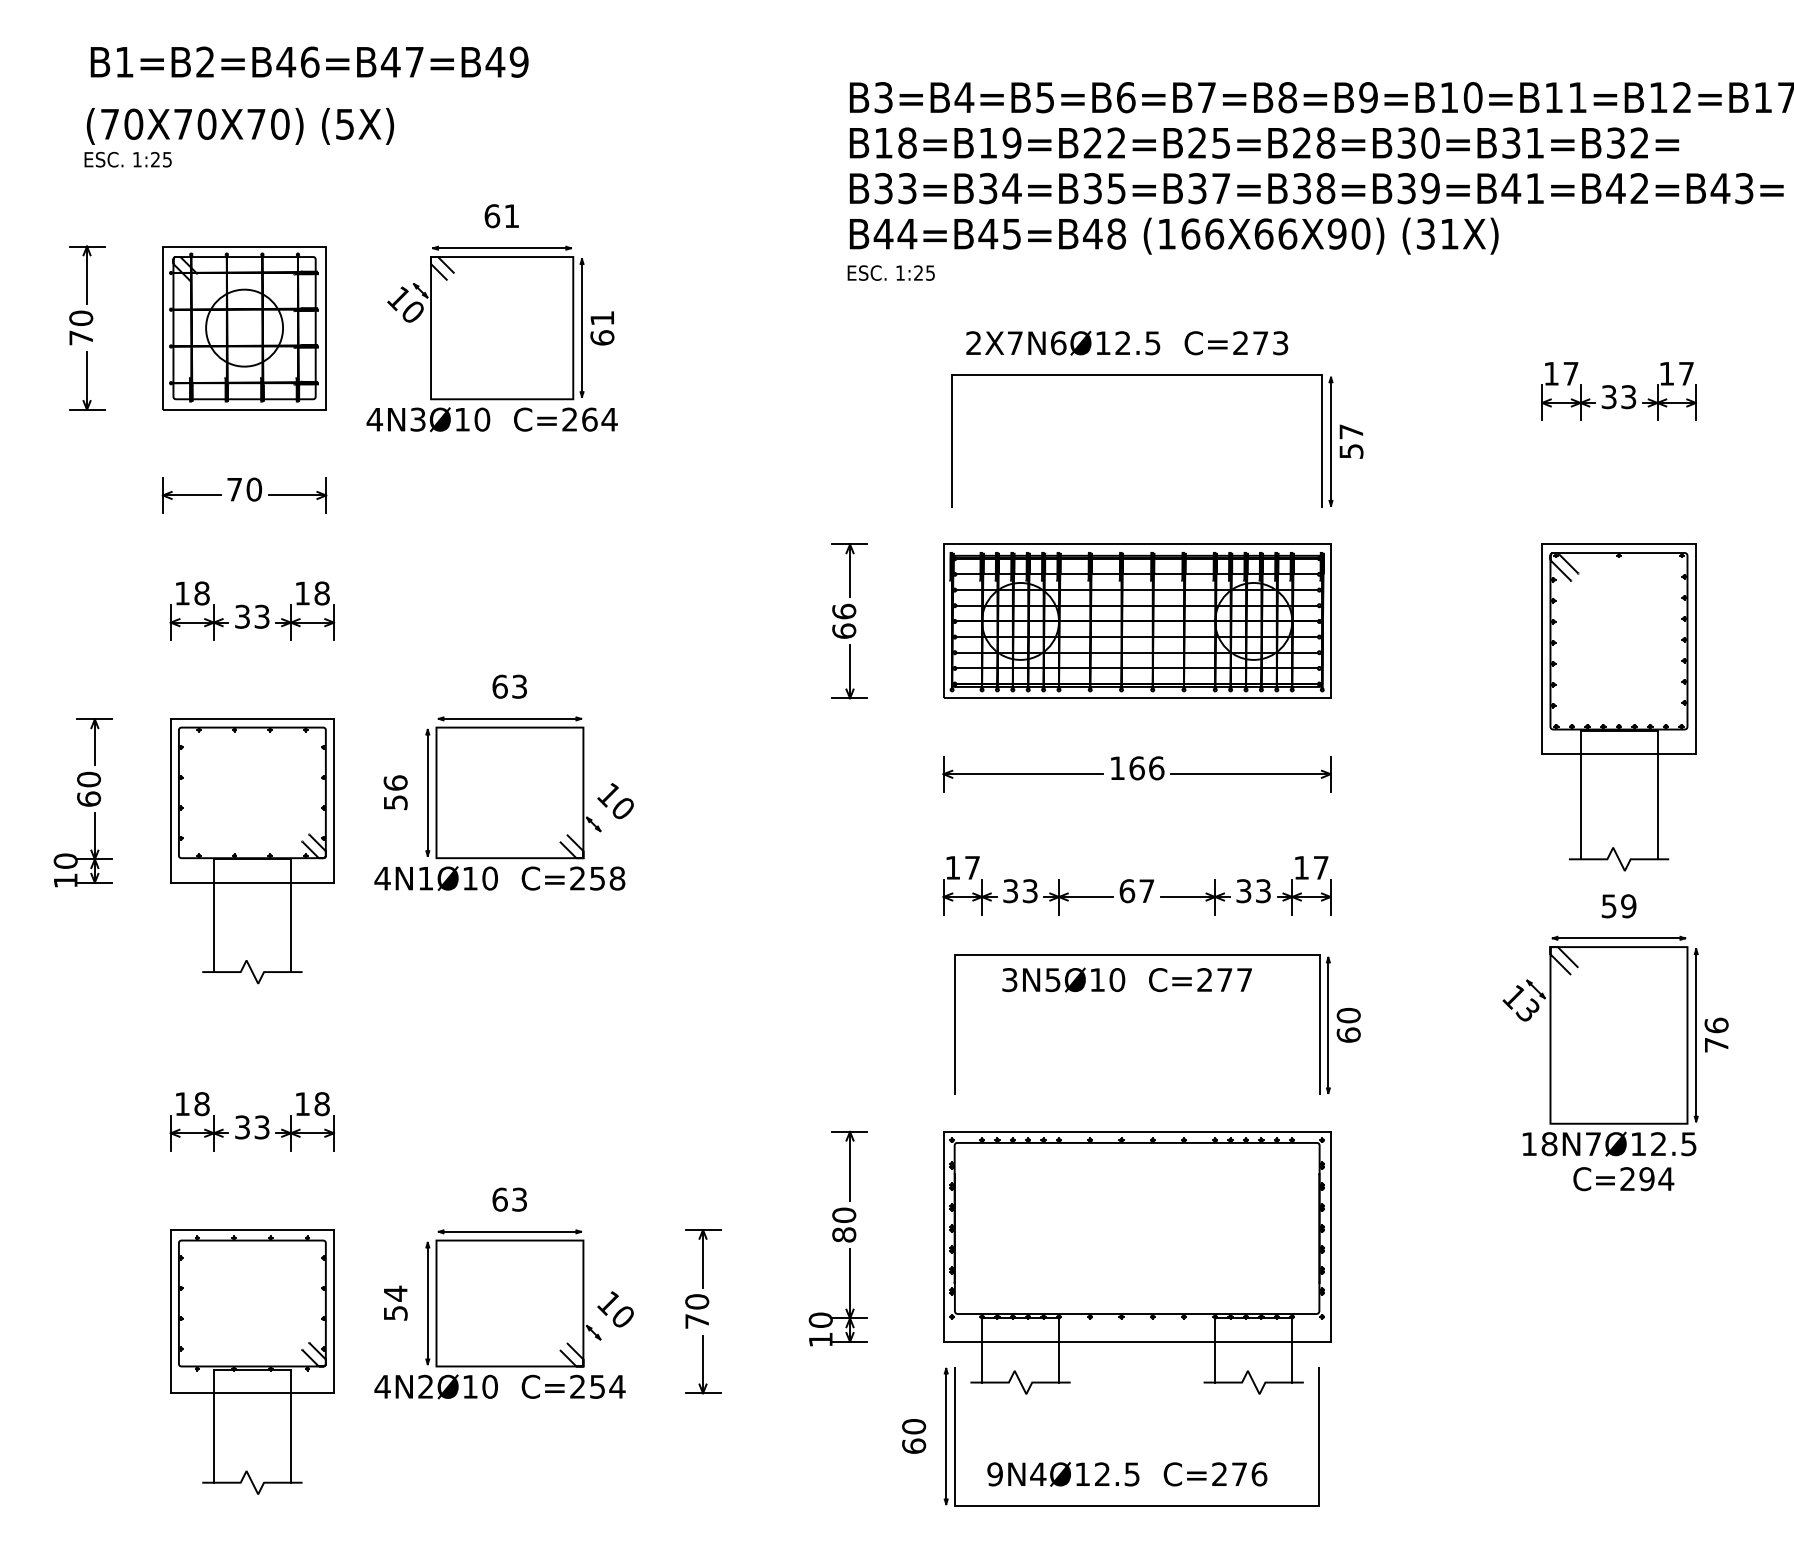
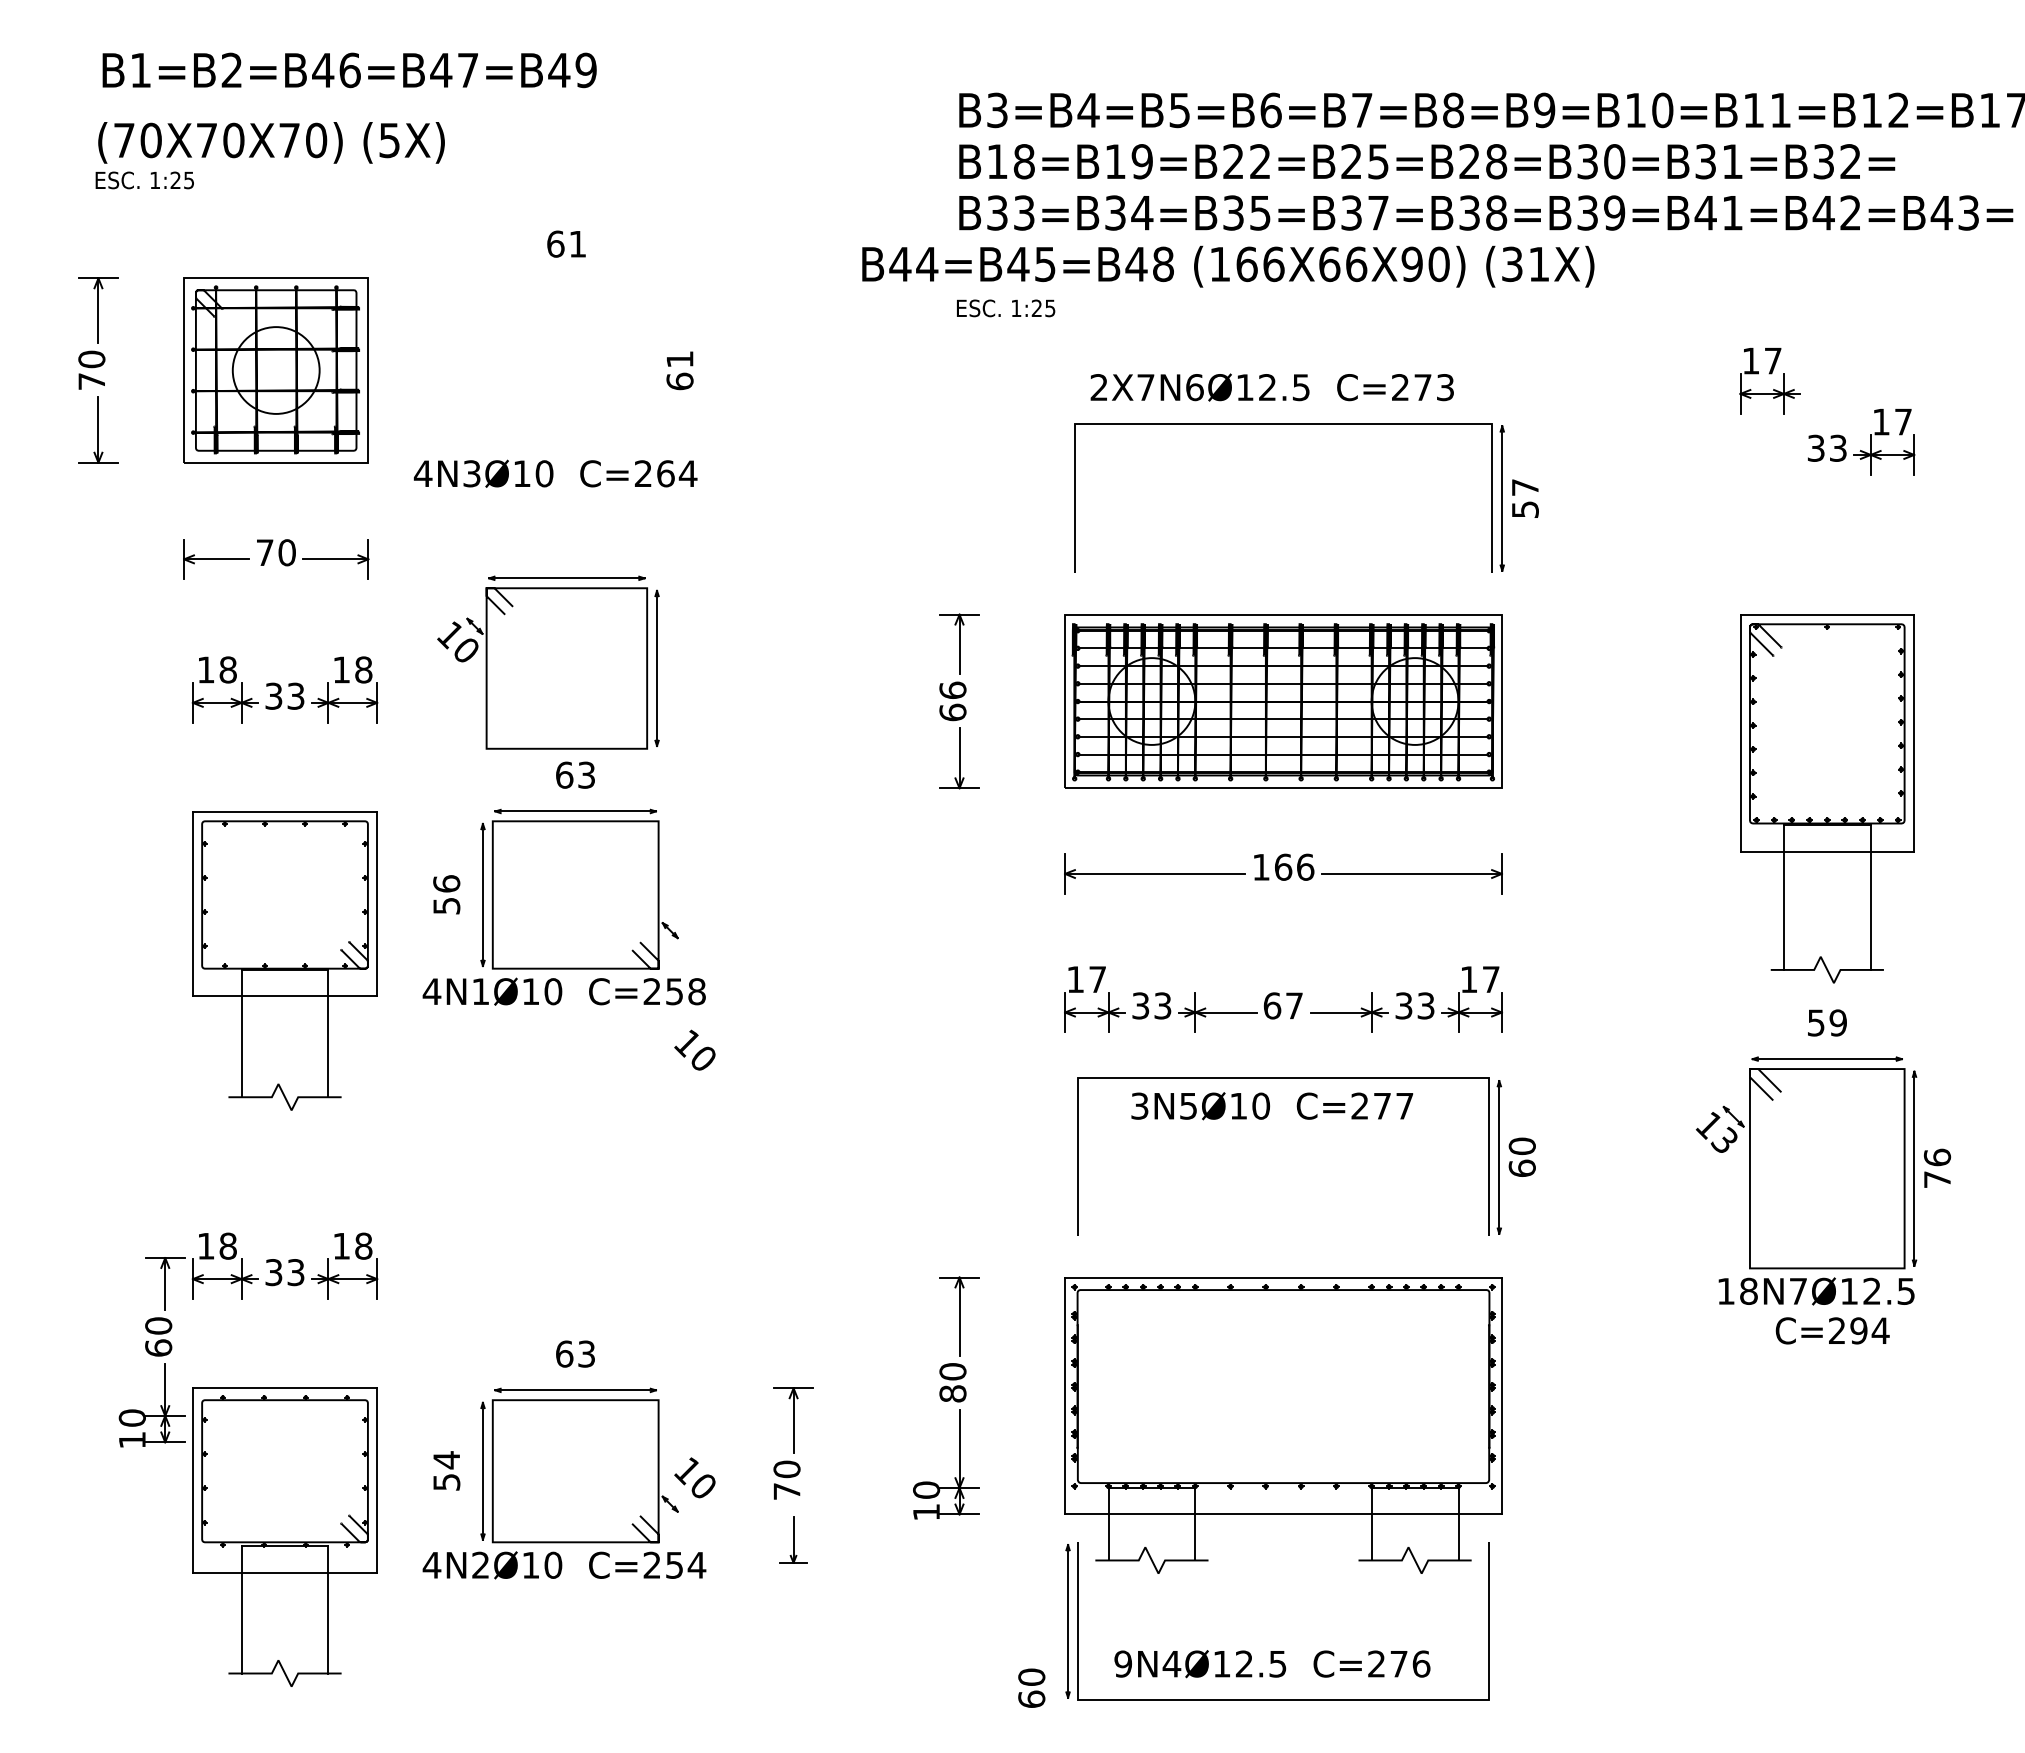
text: (1174, 235) -> (1228, 266), moved
part: (485, 322) -> (548, 662), moved
part: (1567, 385) -> (1769, 374), moved
text: (615, 800) -> (694, 1049), moved
part: (82, 803) -> (151, 1352), moved
part: (702, 1363) -> (793, 1539), size x0.7
text: (913, 1435) -> (1031, 1687), moved

